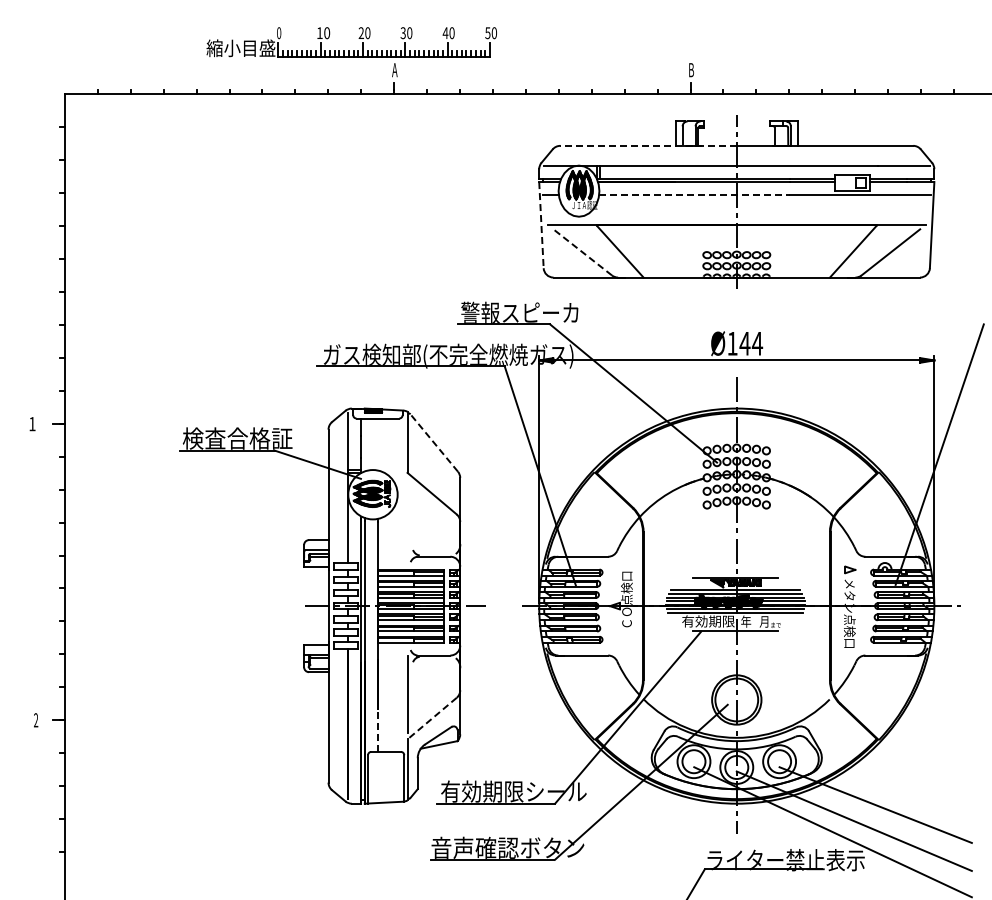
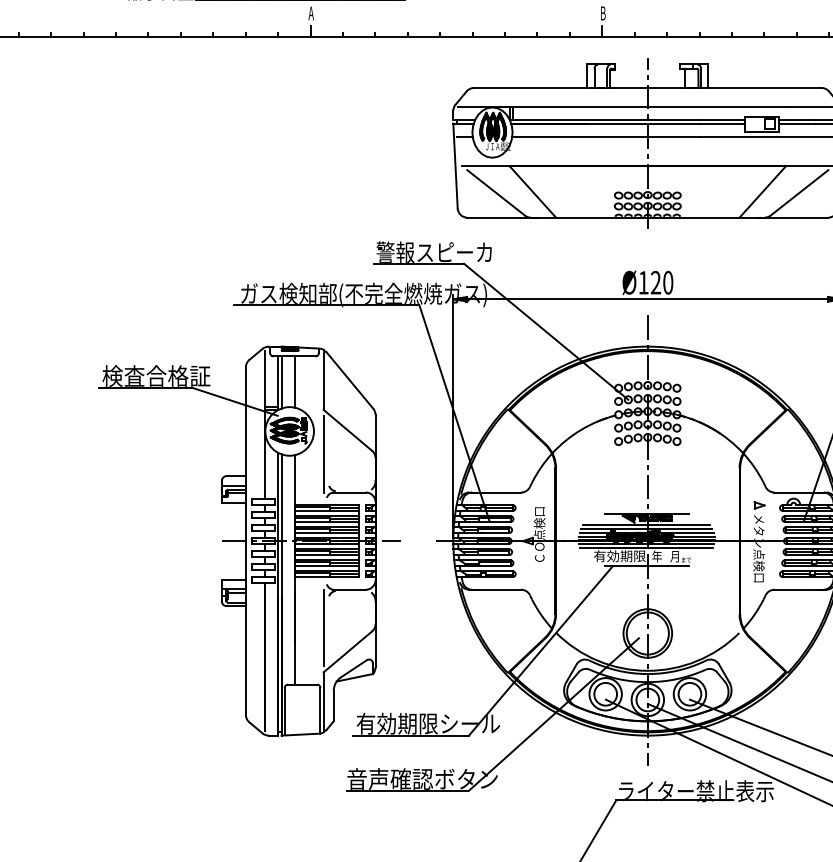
line: (648, 145) -> (560, 87), dashed -> solid
line: (694, 195) -> (606, 136), dashed -> solid
line: (541, 225) -> (455, 166), dashed -> solid
line: (582, 252) -> (495, 192), dashed -> solid
text: (751, 343) -> (662, 282), Ø144 -> Ø120
line: (433, 442) -> (349, 380), dashed -> solid
line: (364, 444) -> (281, 382), added
line: (377, 444) -> (294, 382), added
line: (407, 517) -> (323, 453), added
line: (431, 718) -> (347, 651), dashed -> solid
line: (377, 730) -> (294, 663), dashed -> solid

